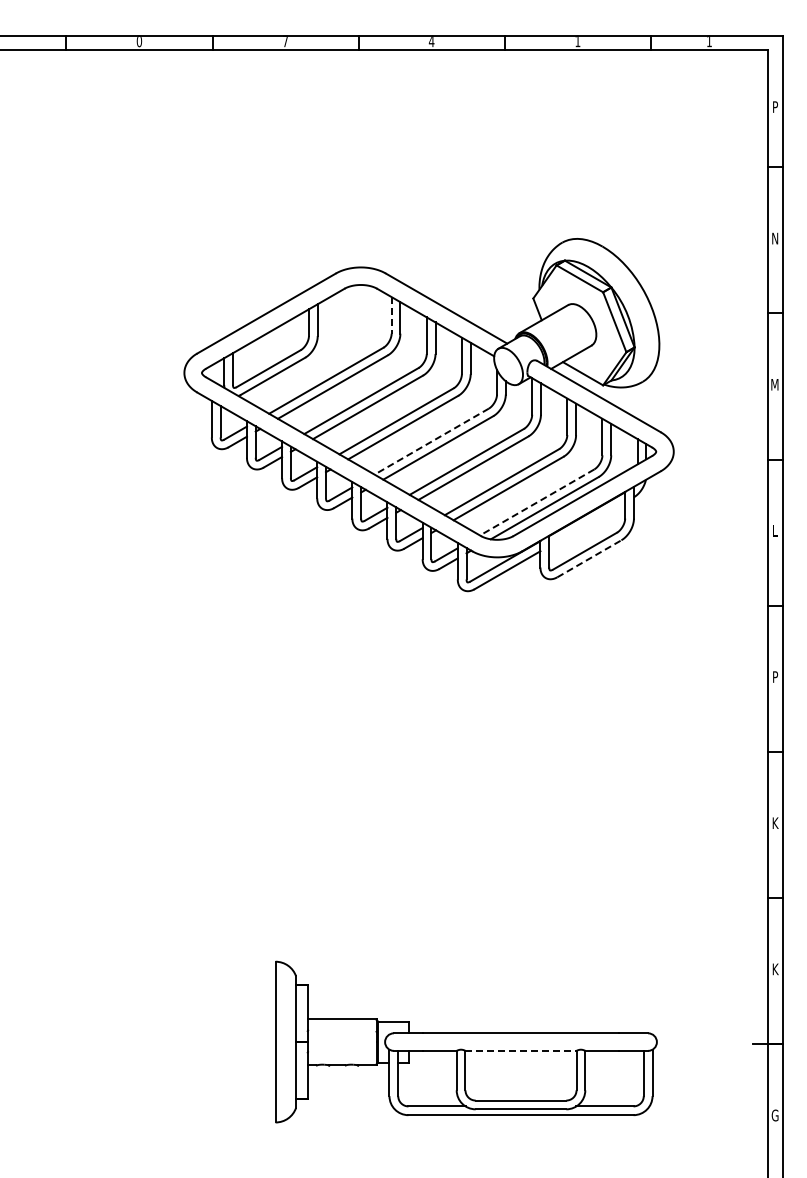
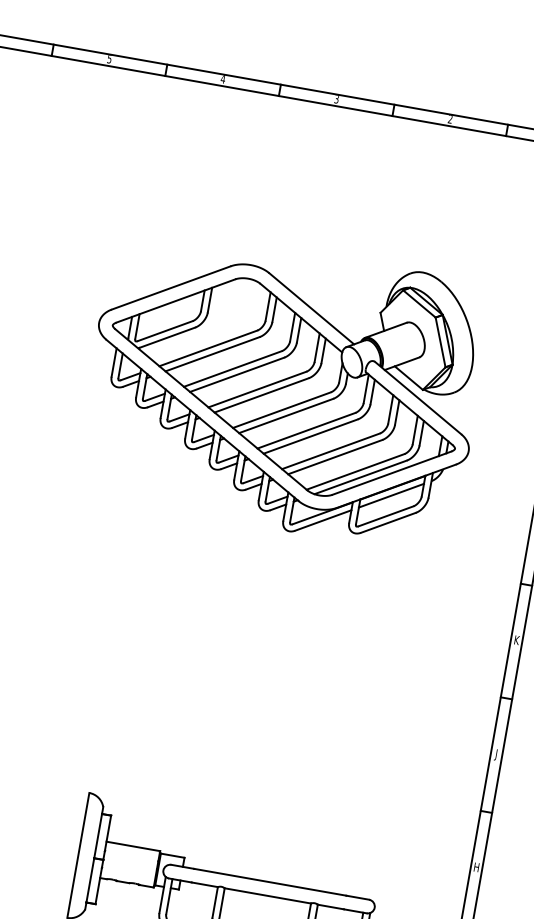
text: (577, 41) -> (450, 119), 1 -> 2
text: (139, 42) -> (109, 59), 0 -> 5
text: (285, 42) -> (223, 79), 7 -> 4
text: (431, 42) -> (336, 99), 4 -> 3
line: (391, 315) -> (267, 306), dashed -> solid
line: (431, 441) -> (281, 410), dashed -> solid
line: (537, 502) -> (355, 471), dashed -> solid
line: (587, 524) -> (391, 495), added
line: (589, 558) -> (388, 522), dashed -> solid
text: (775, 676) -> (516, 639), P -> K
text: (775, 824) -> (496, 754), K -> J
text: (775, 969) -> (476, 867), K -> H
line: (521, 1050) -> (268, 895), dashed -> solid

